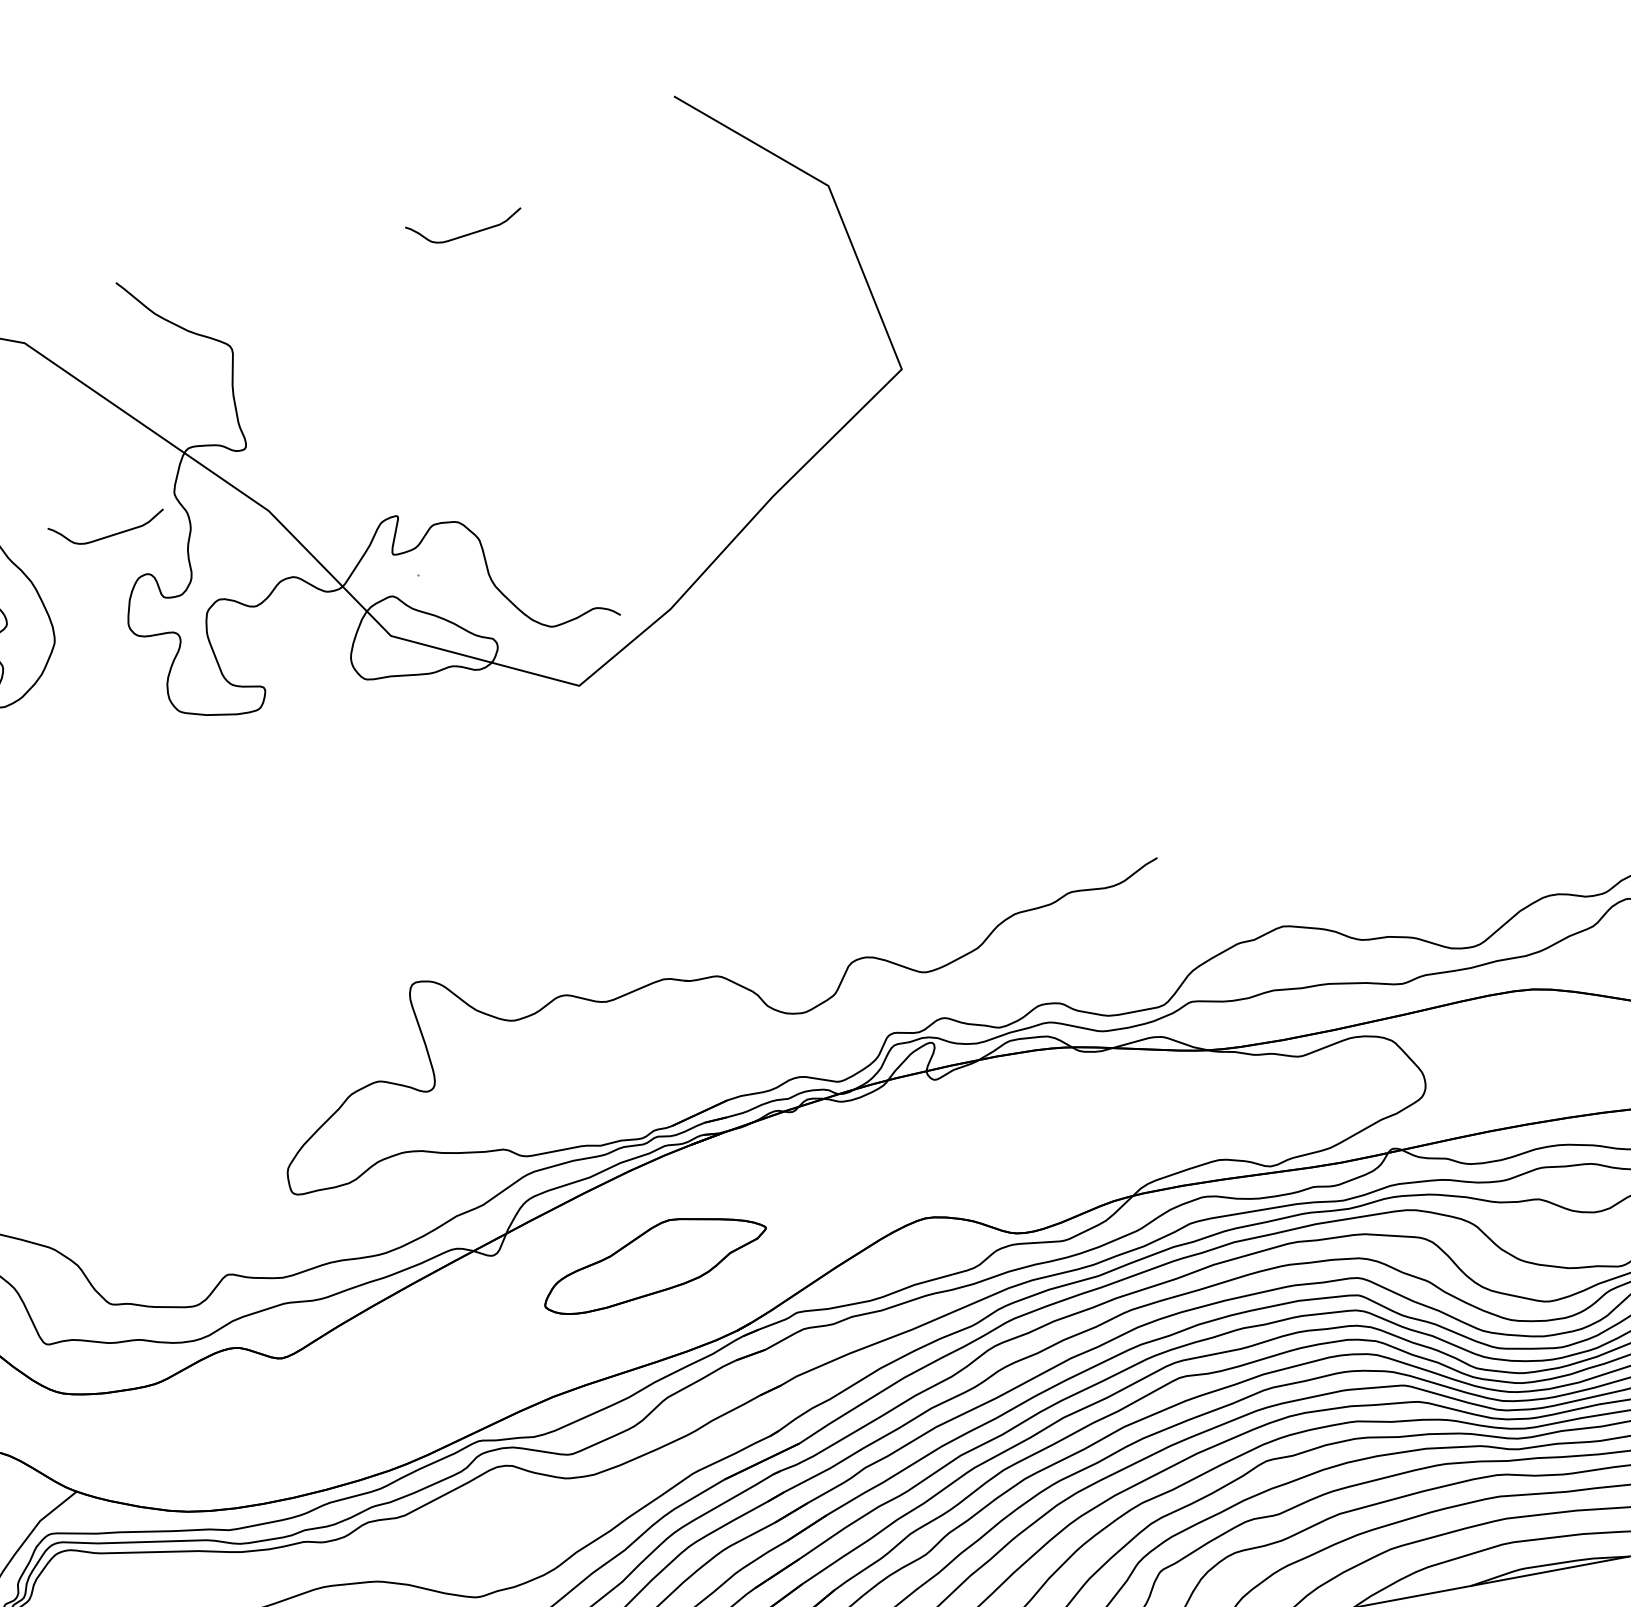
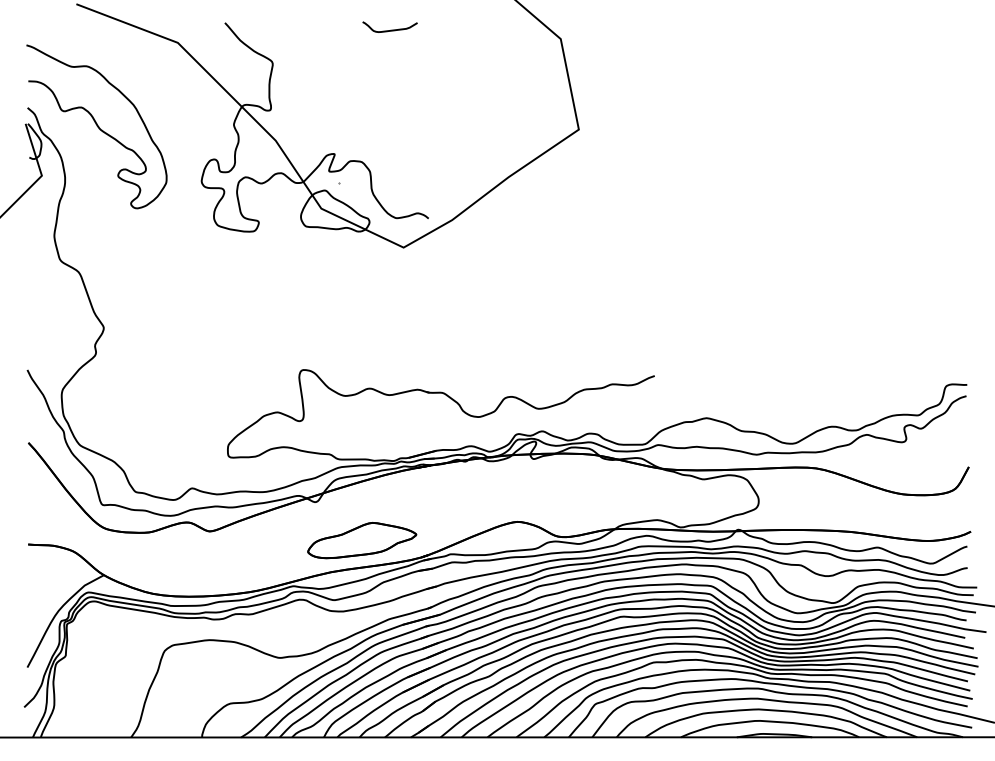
curve: (109, 533) -> (200, 137), removed
part: (655, 1261) -> (362, 540), moved

